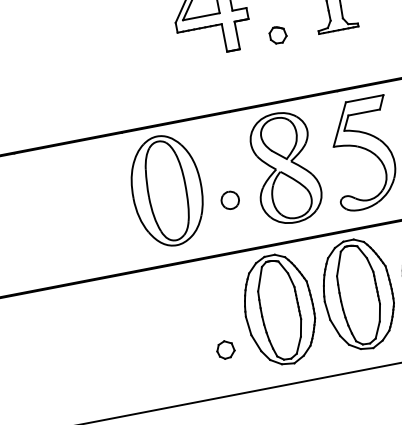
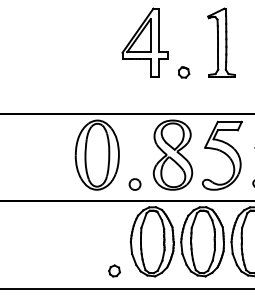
part: (229, 200) -> (134, 184), moved
part: (225, 349) -> (114, 270), moved

